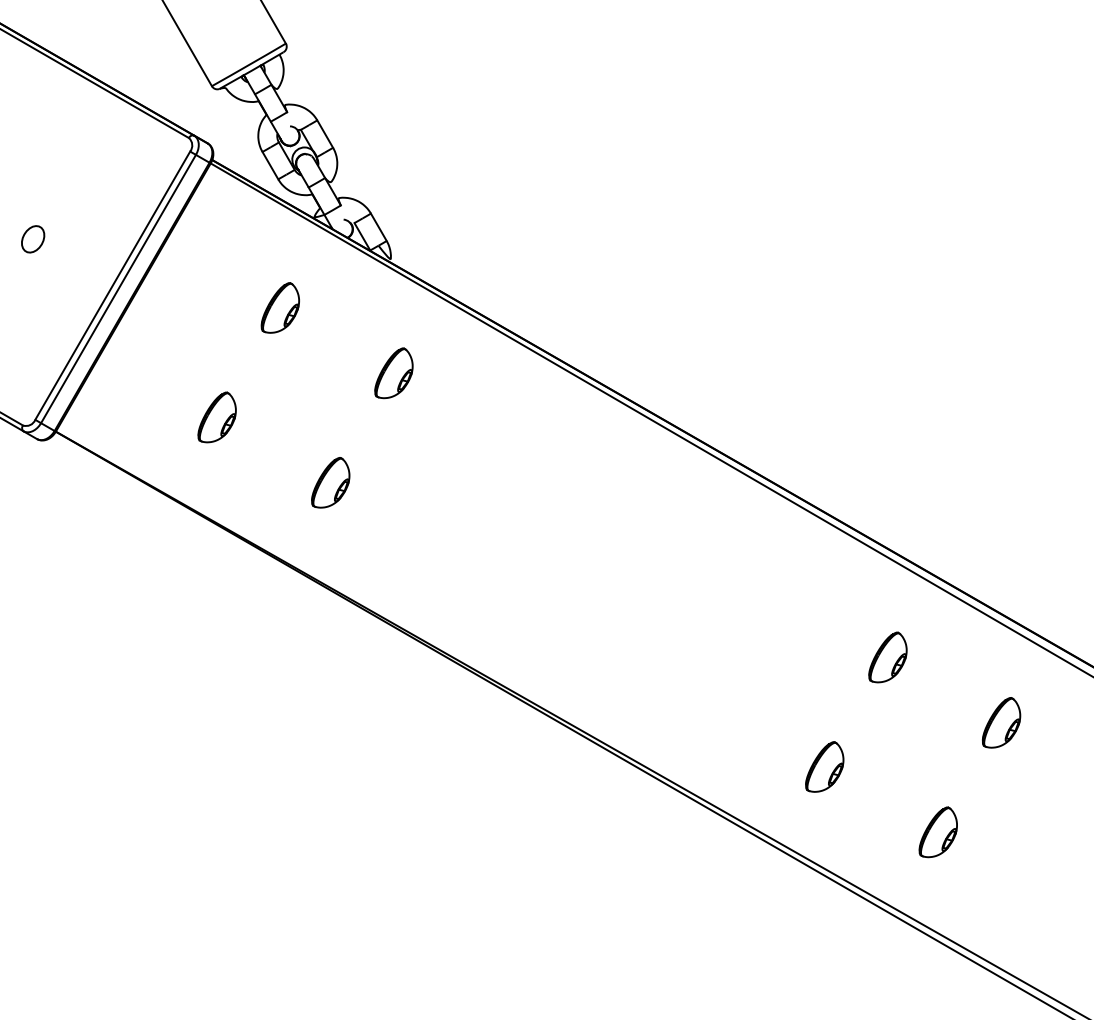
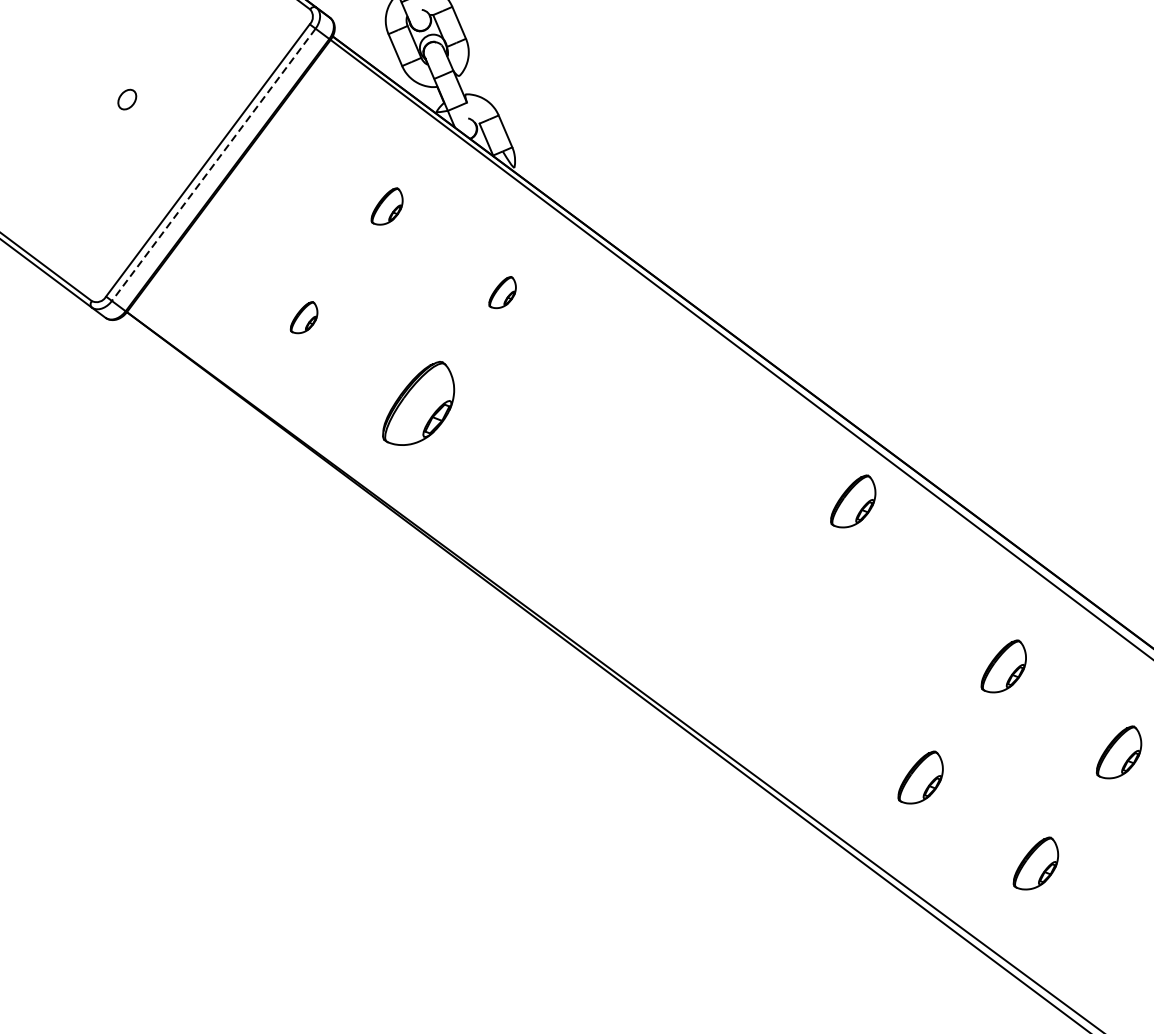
part: (33, 239) -> (127, 99), size x0.7
line: (118, 289) -> (213, 165), solid -> dashed
part: (279, 307) -> (386, 205), size x0.7
part: (393, 373) -> (502, 292), size x0.6
part: (216, 417) -> (303, 317), size x0.6
part: (330, 482) -> (419, 403), size x1.6
part: (733, 524) -> (853, 501), added

